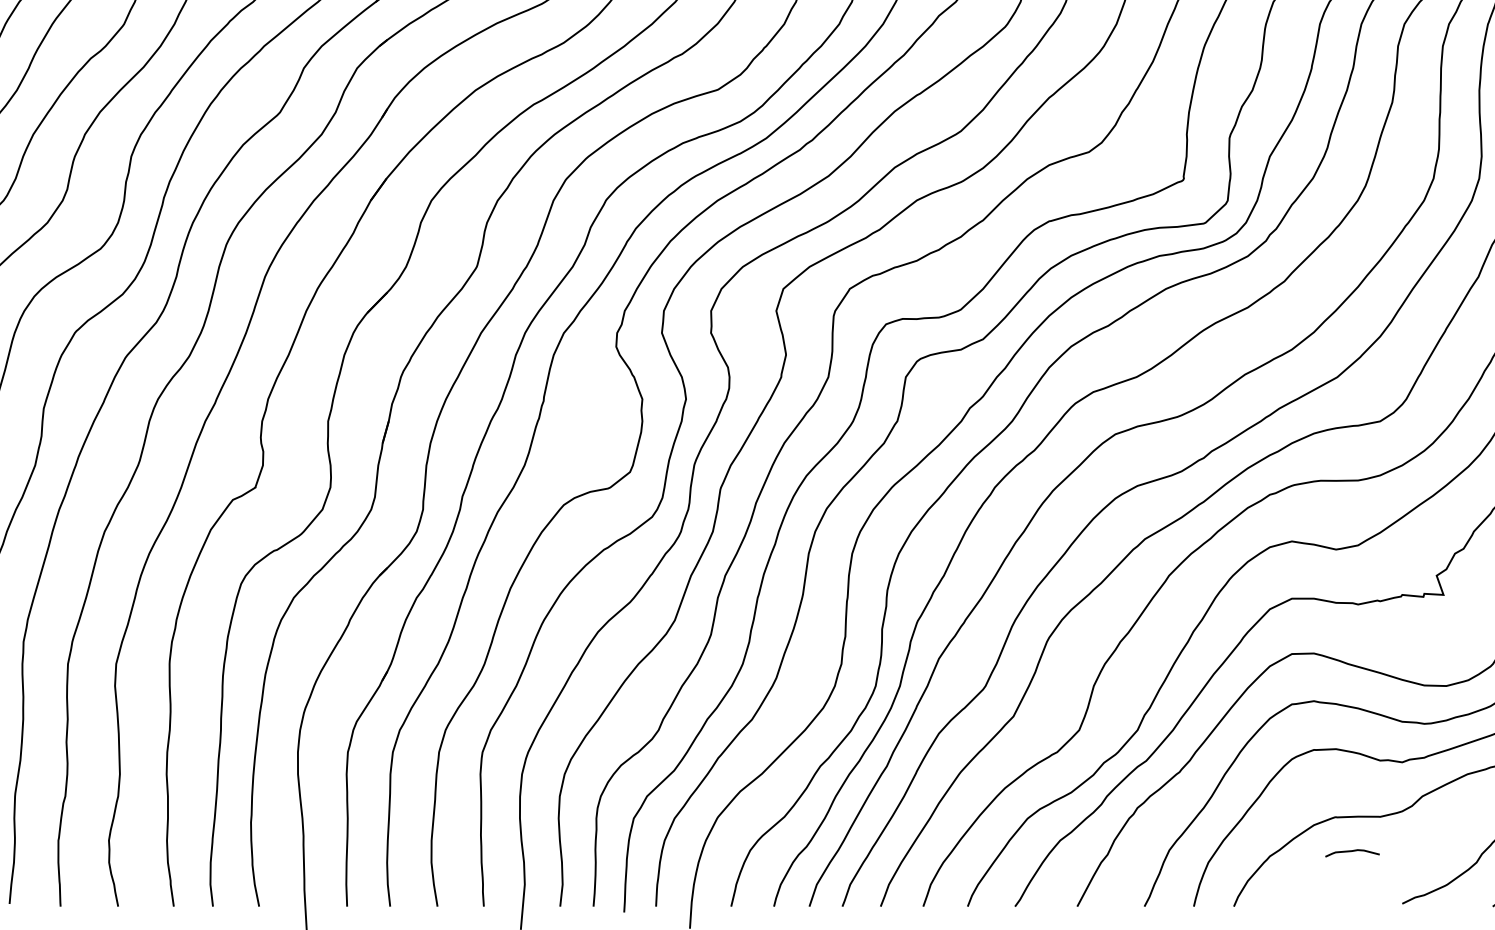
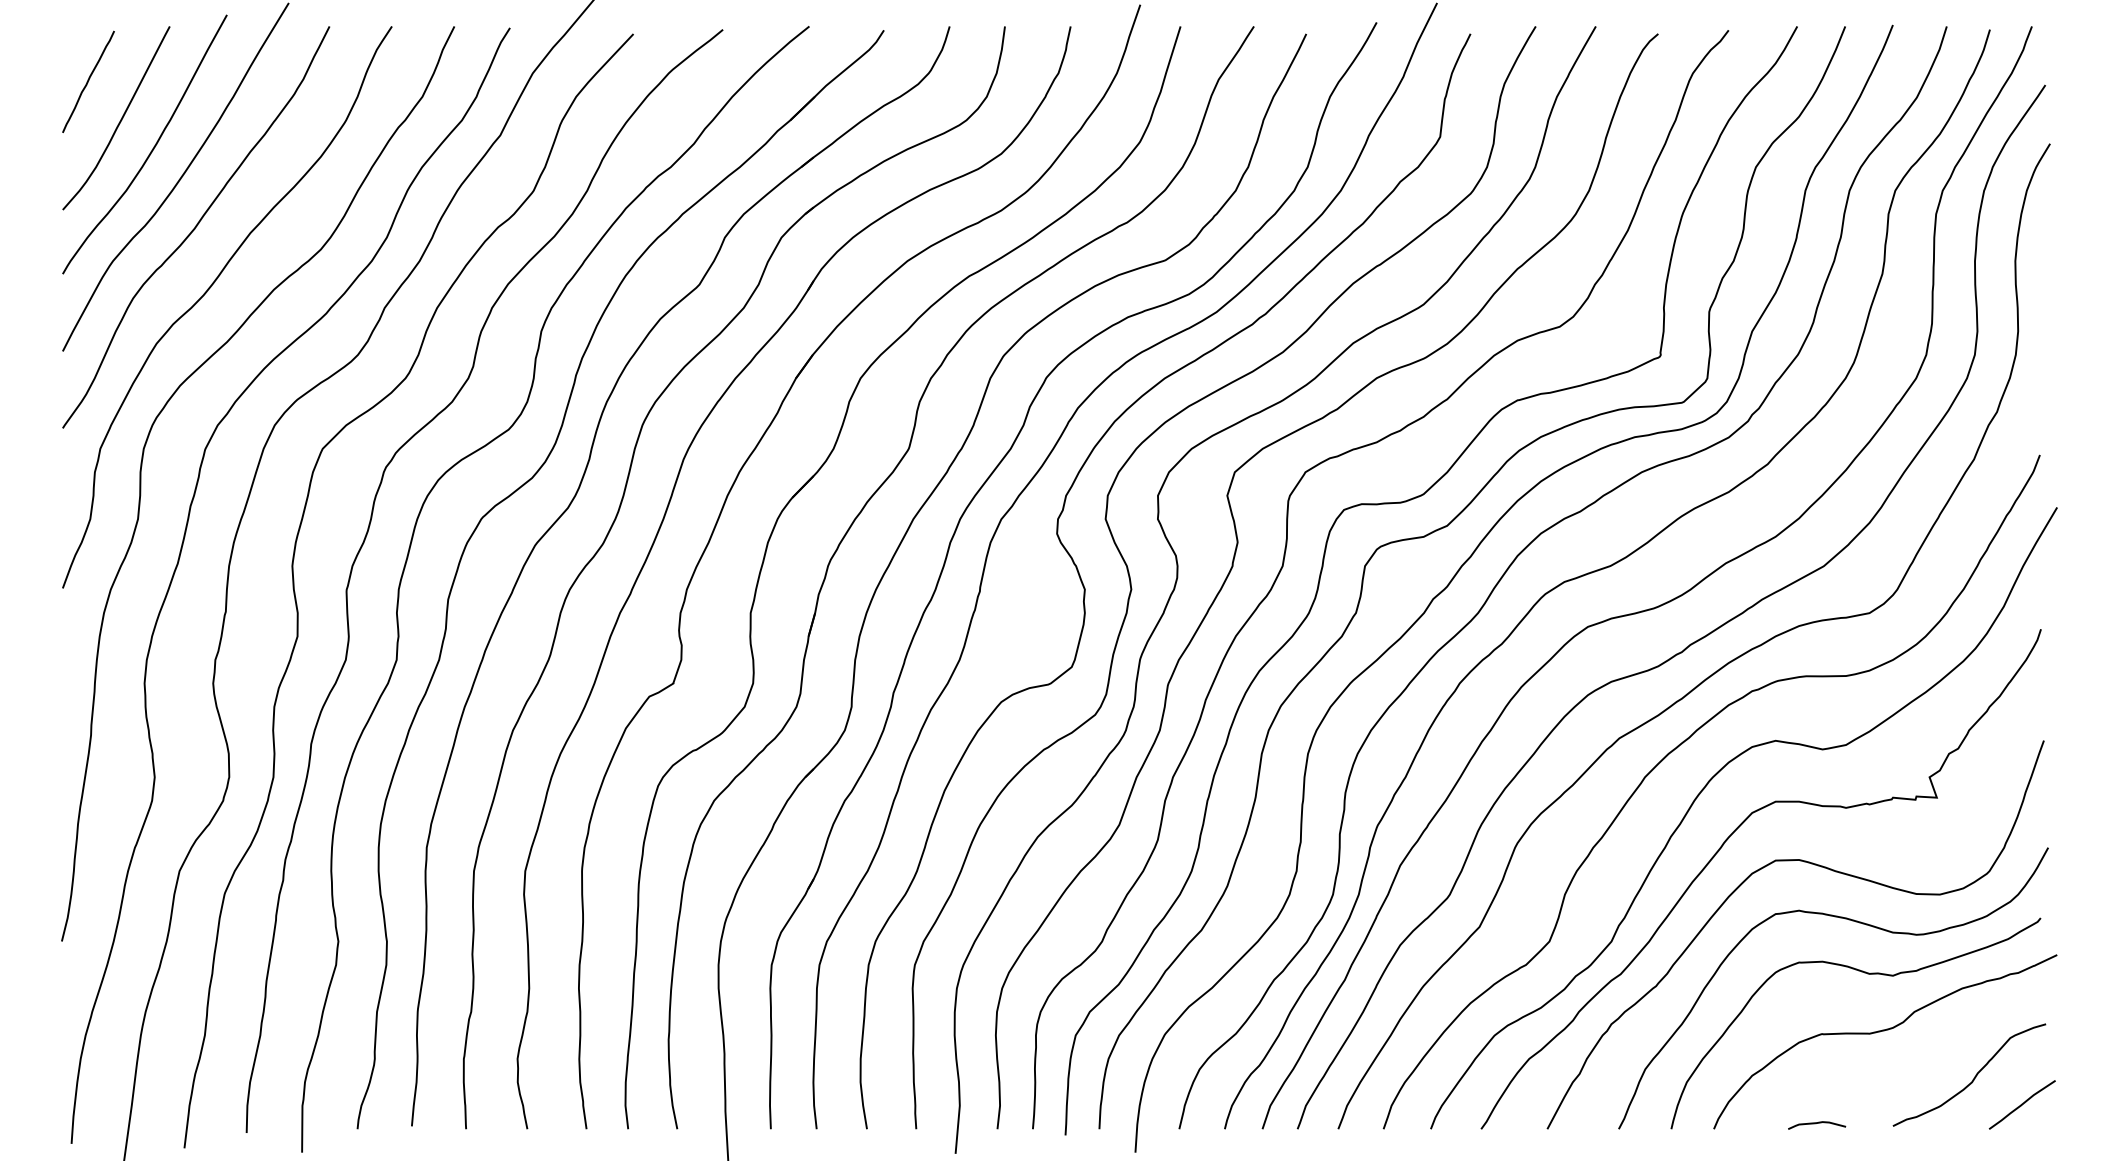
curve: (1352, 851) -> (1817, 1123), moved

